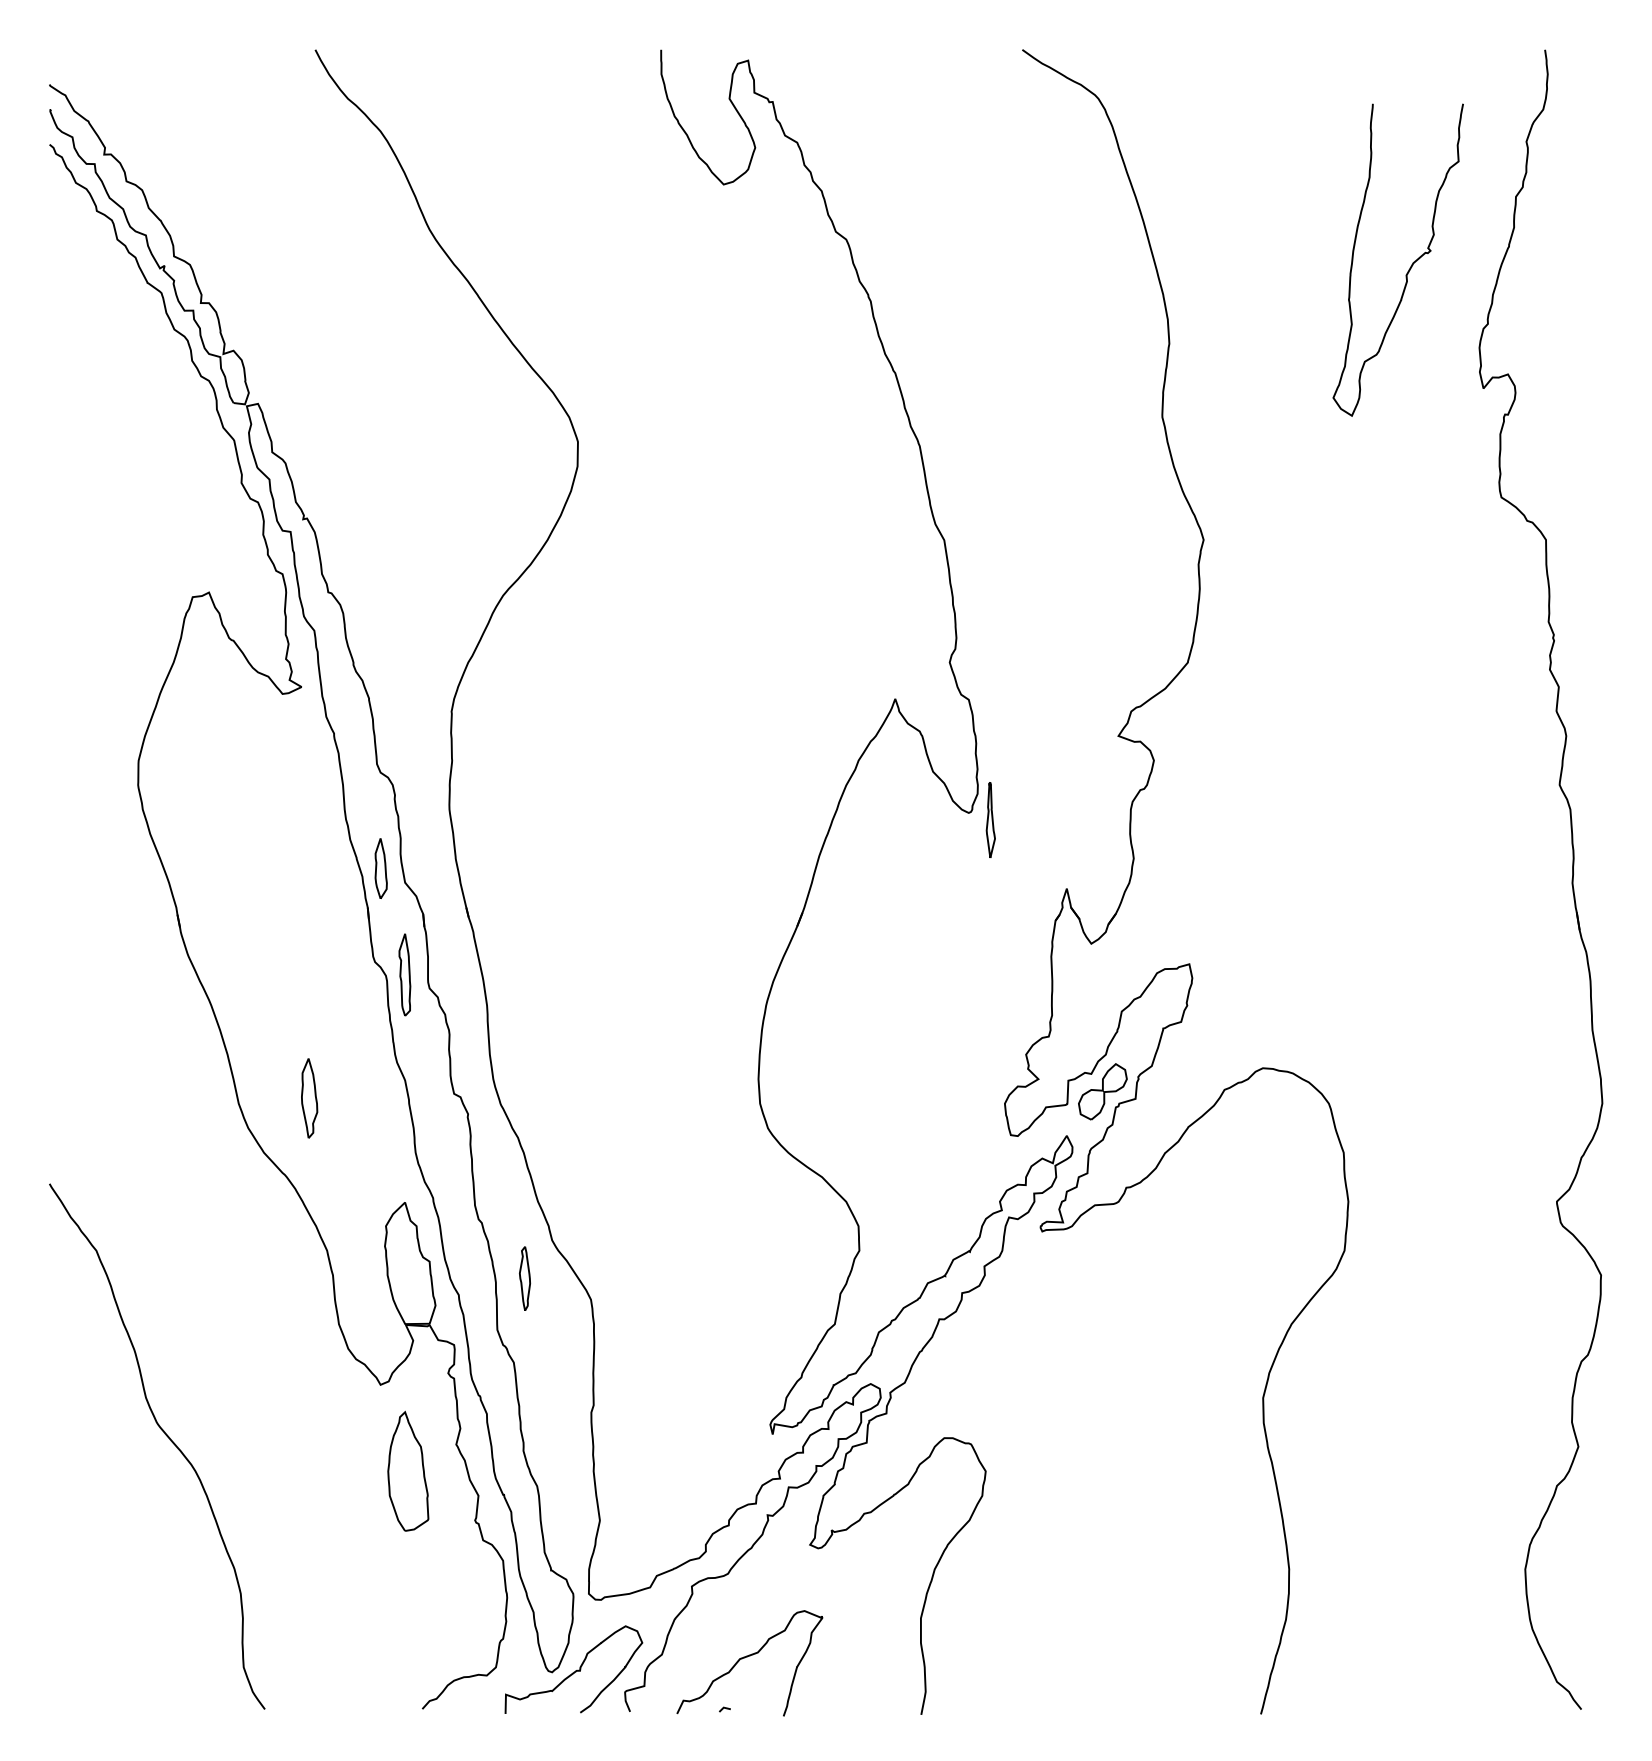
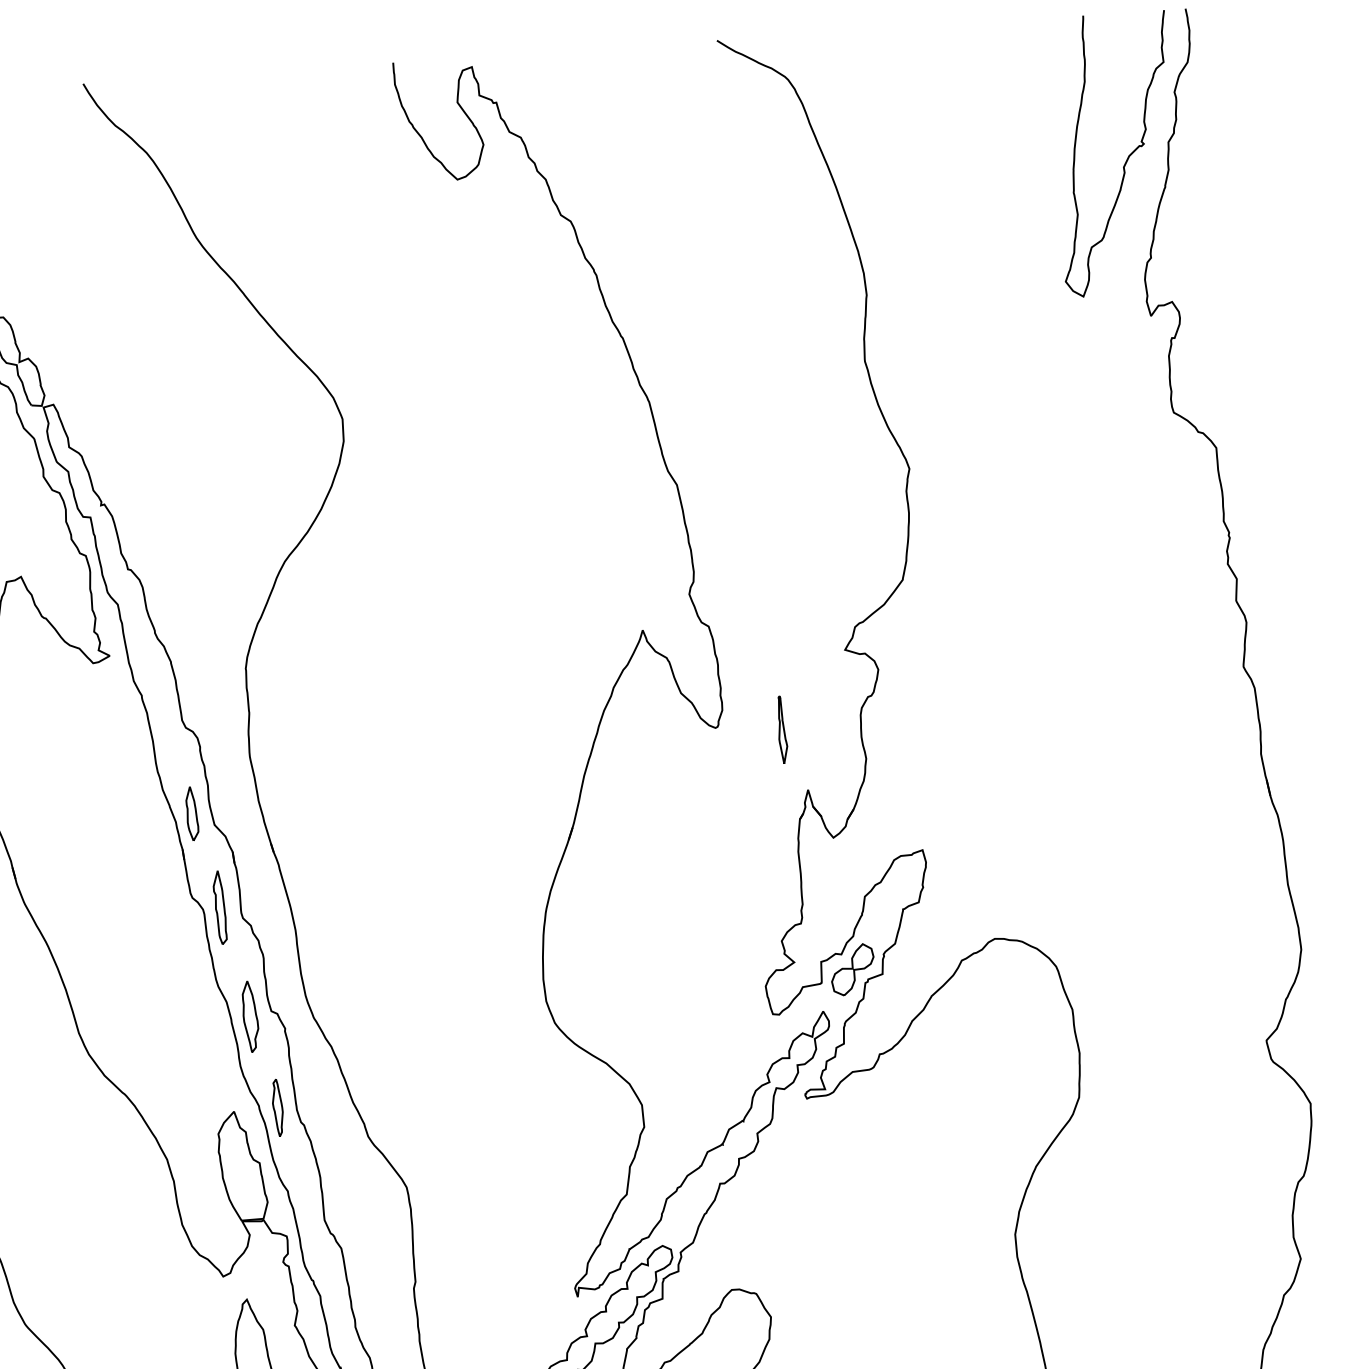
curve: (1409, 267) -> (1126, 160), moved
part: (990, 819) -> (782, 729), moved
part: (309, 1098) -> (250, 1016), moved
part: (524, 1278) -> (277, 1107), moved

